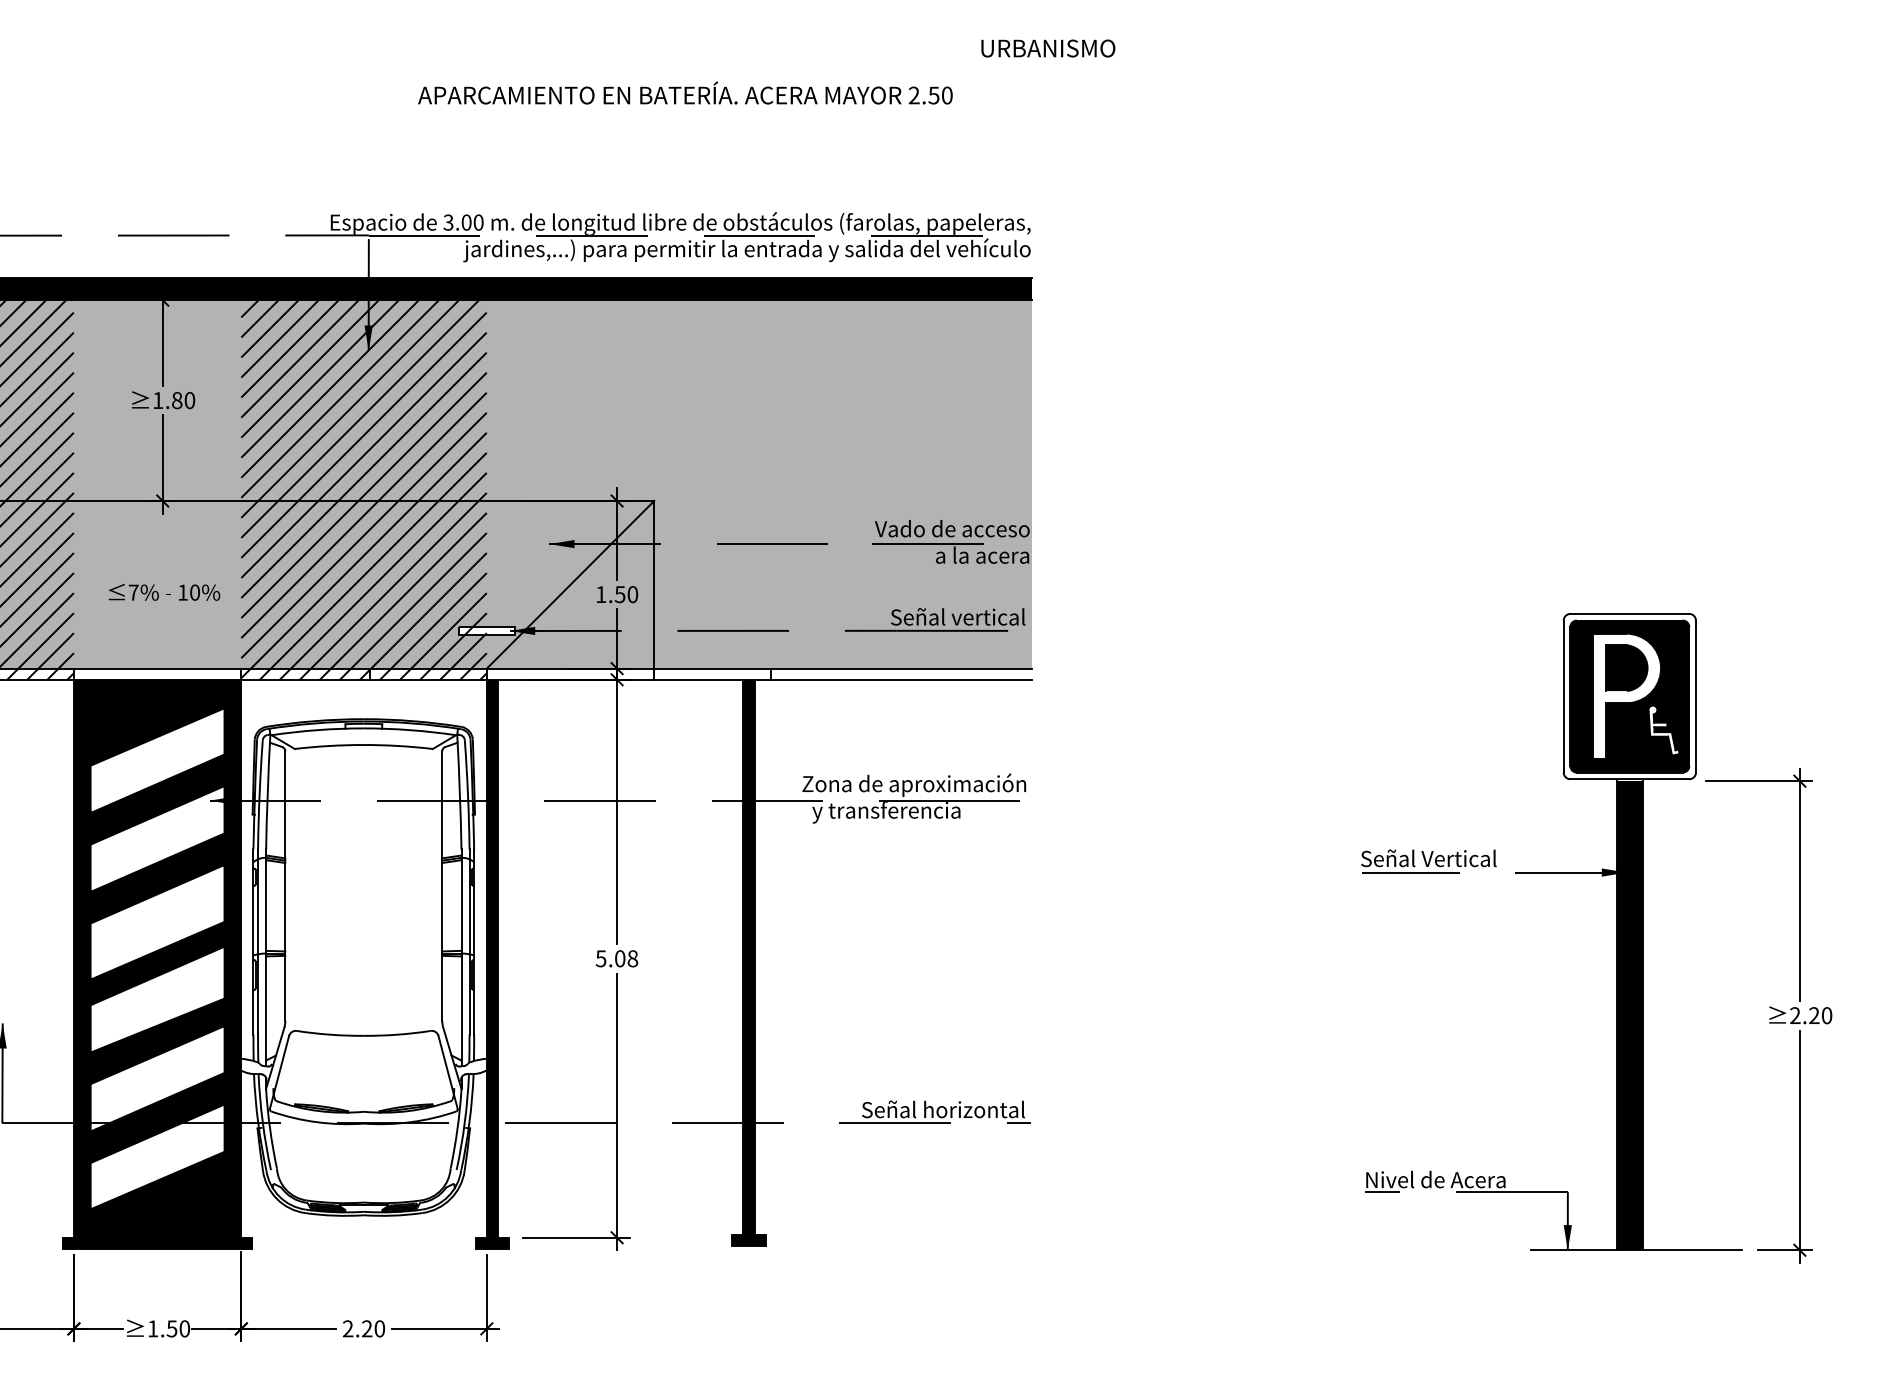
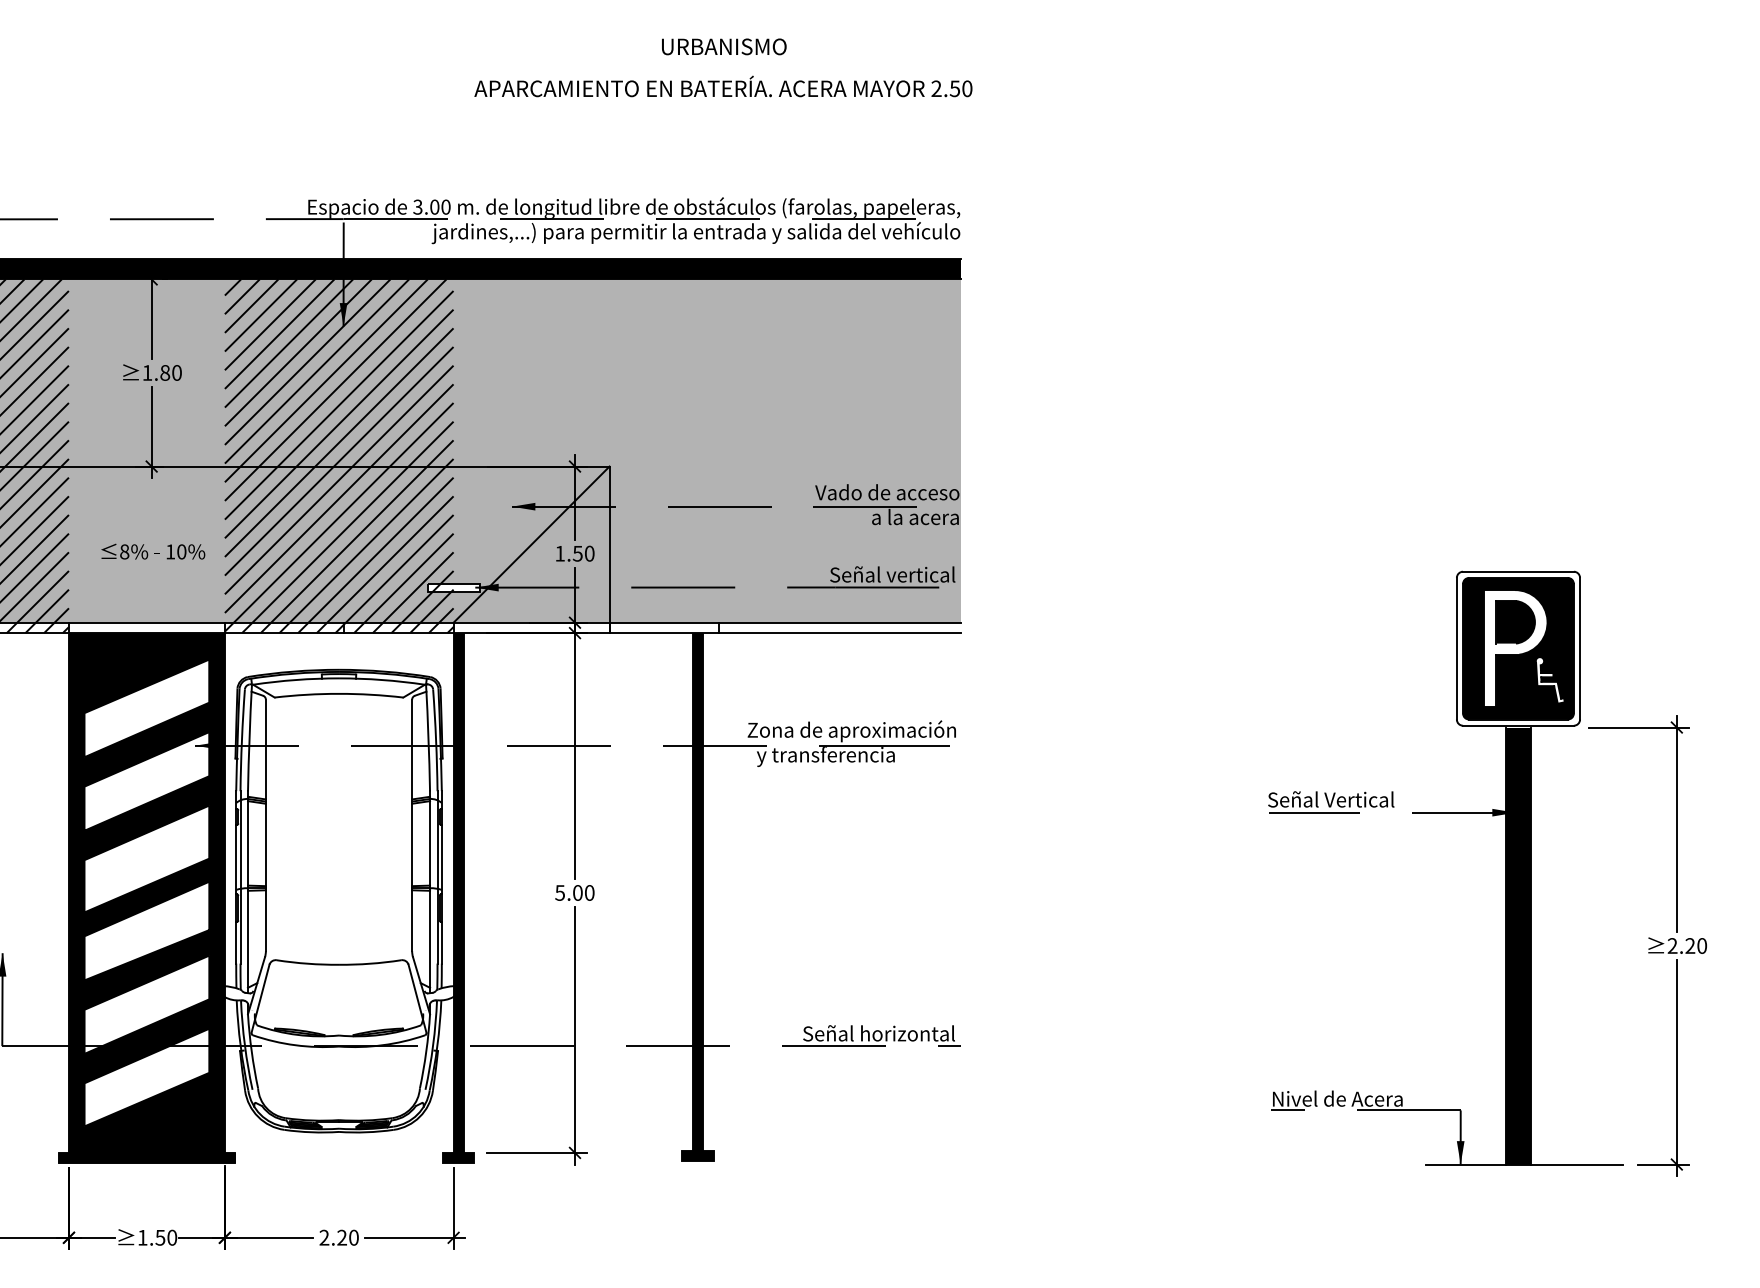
text: (1048, 48) -> (724, 46), moved
text: (685, 92) -> (723, 85), moved
text: (133, 592) -> (124, 551), 7% -> 8%
text: (632, 958) -> (589, 892), 5.08 -> 5.00

